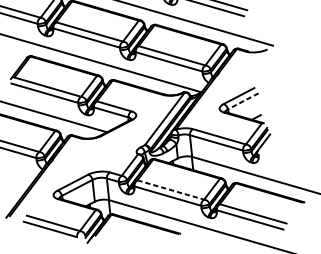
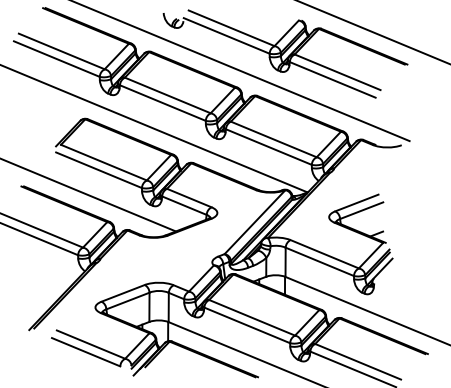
line: (243, 101) -> (361, 210), dashed -> solid
line: (171, 189) -> (252, 317), dashed -> solid

